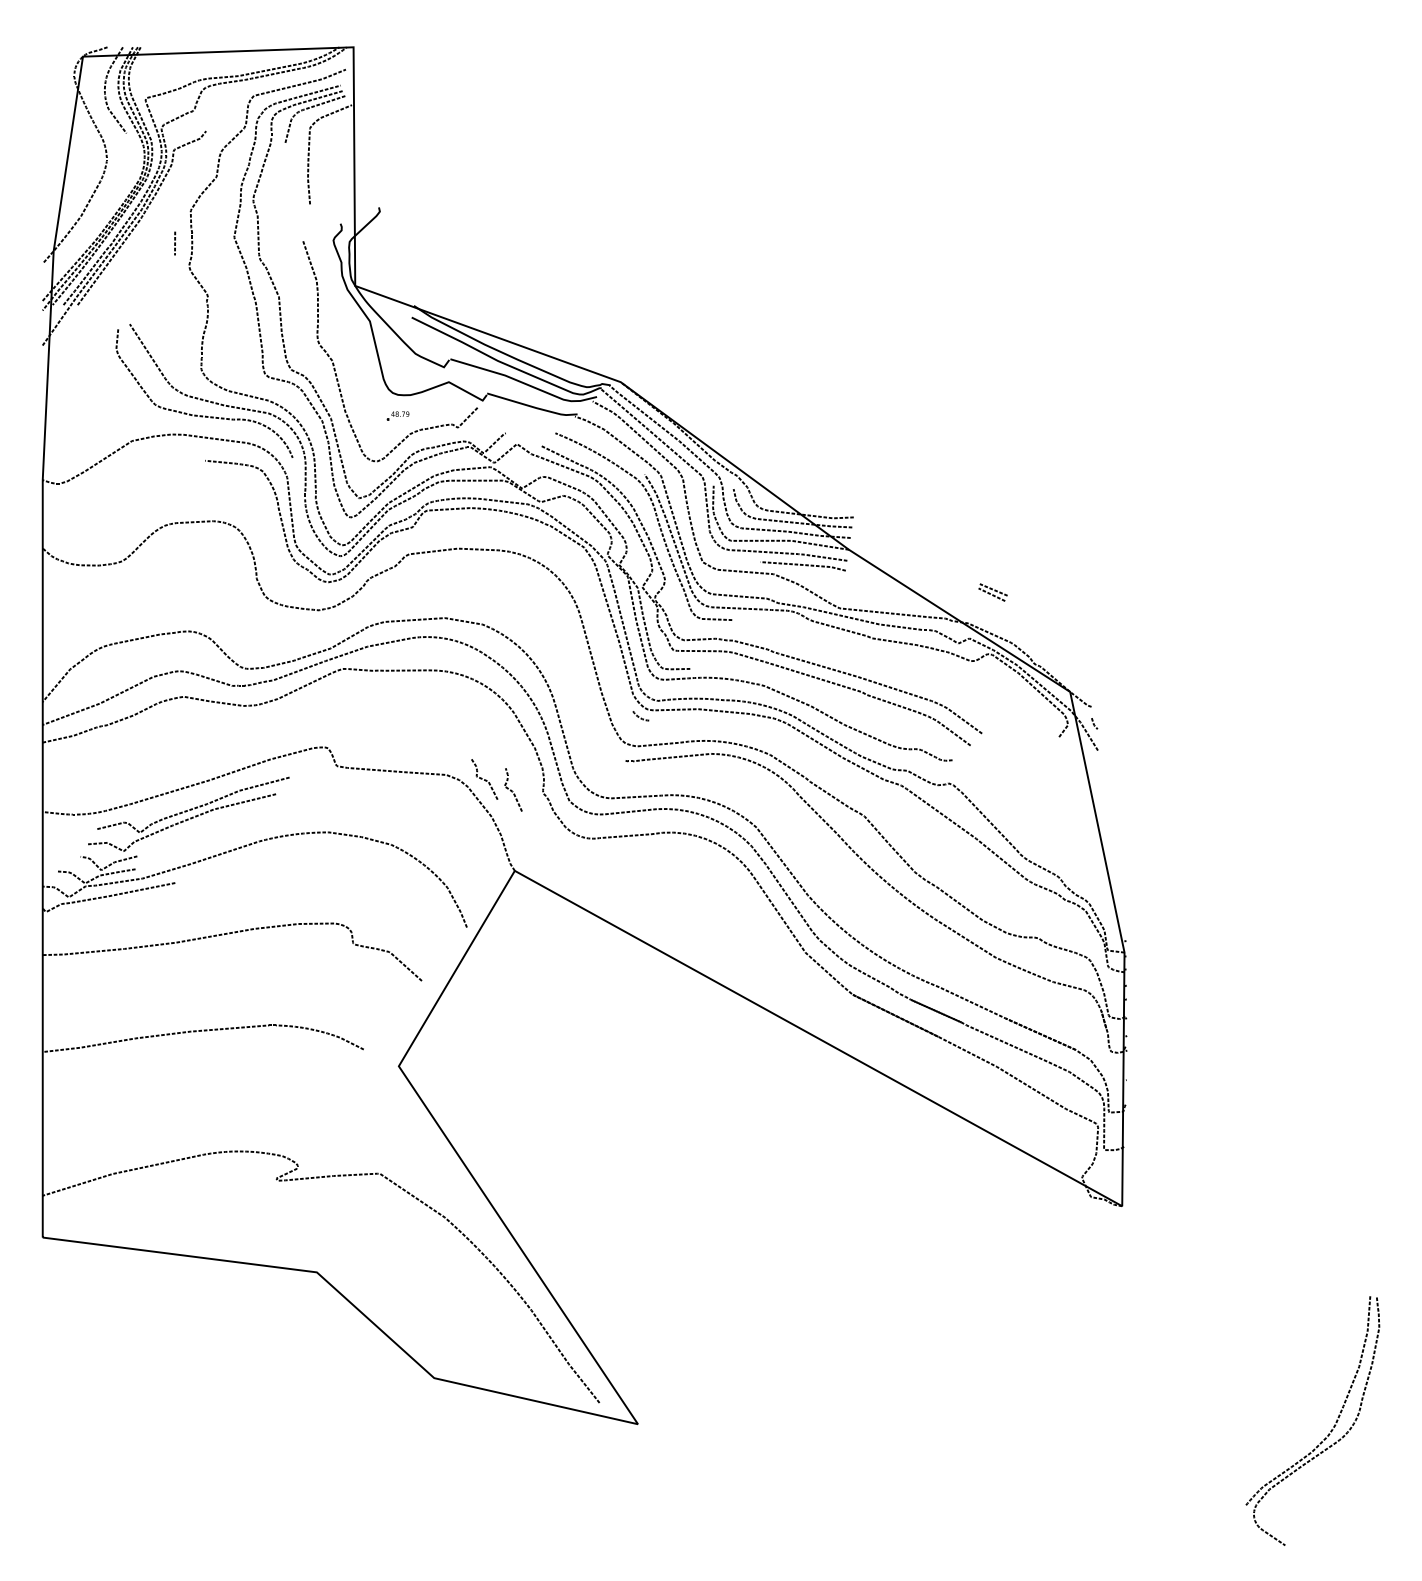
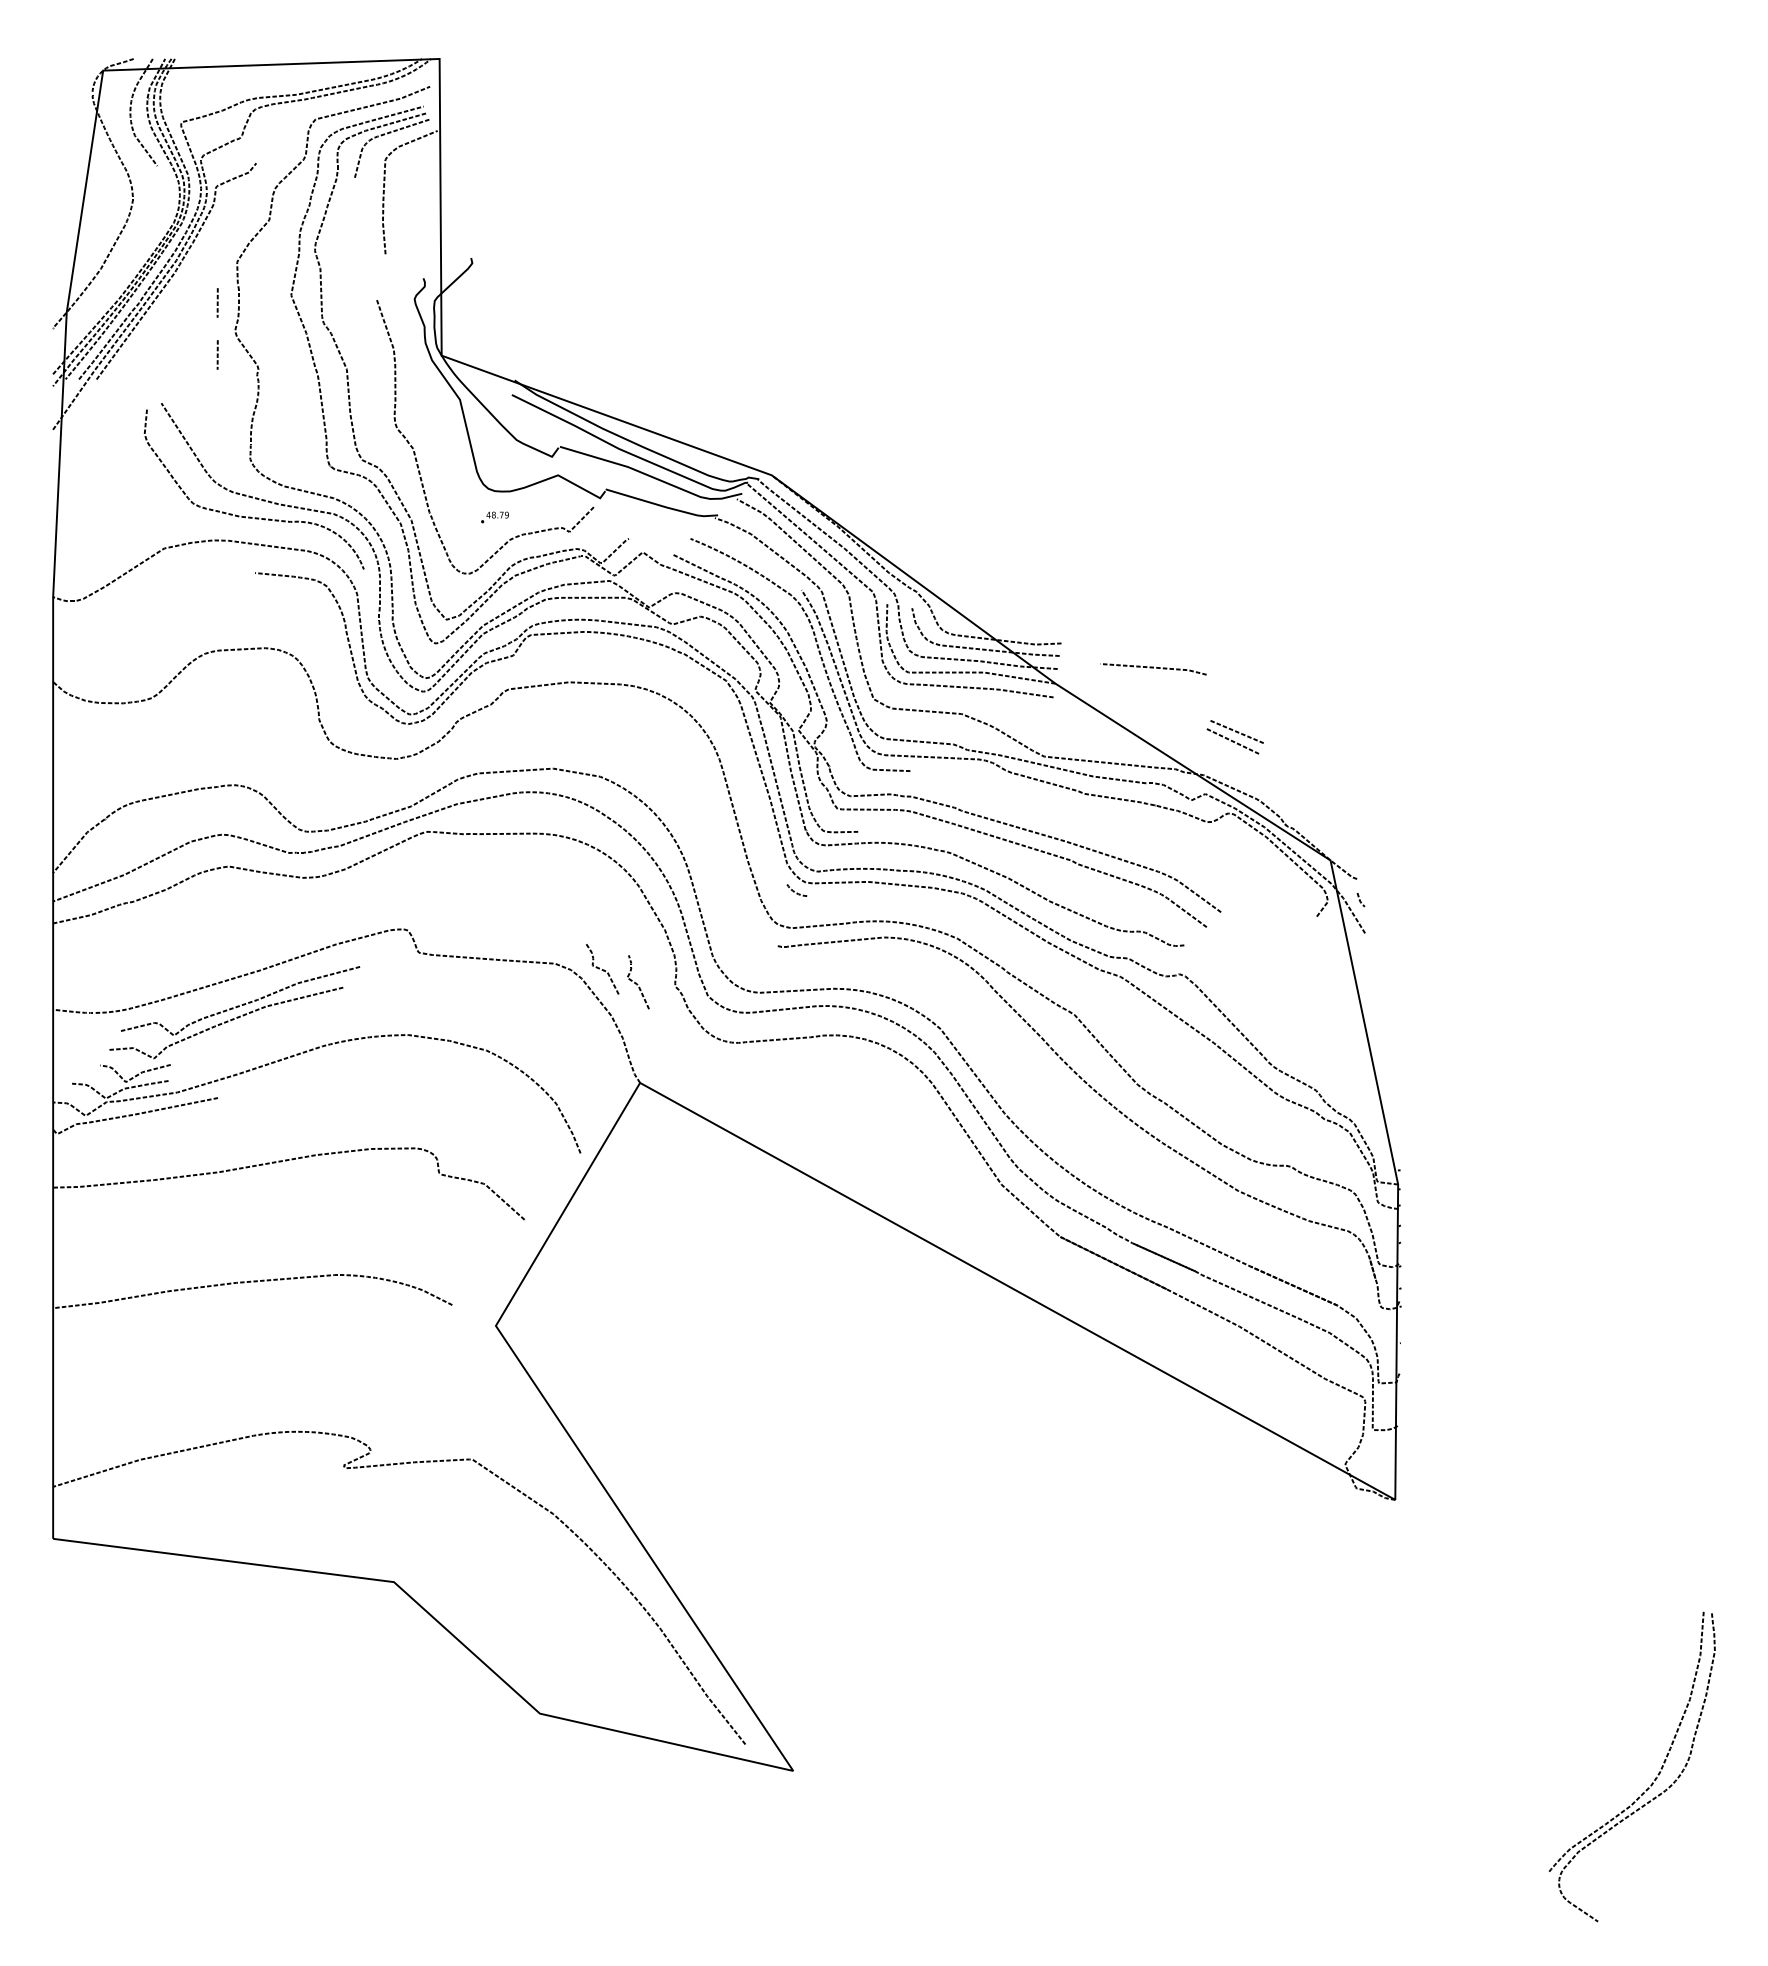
line: (174, 284) -> (217, 354), added
line: (803, 565) -> (1153, 668), moved
part: (992, 592) -> (1234, 736), size x1.6

